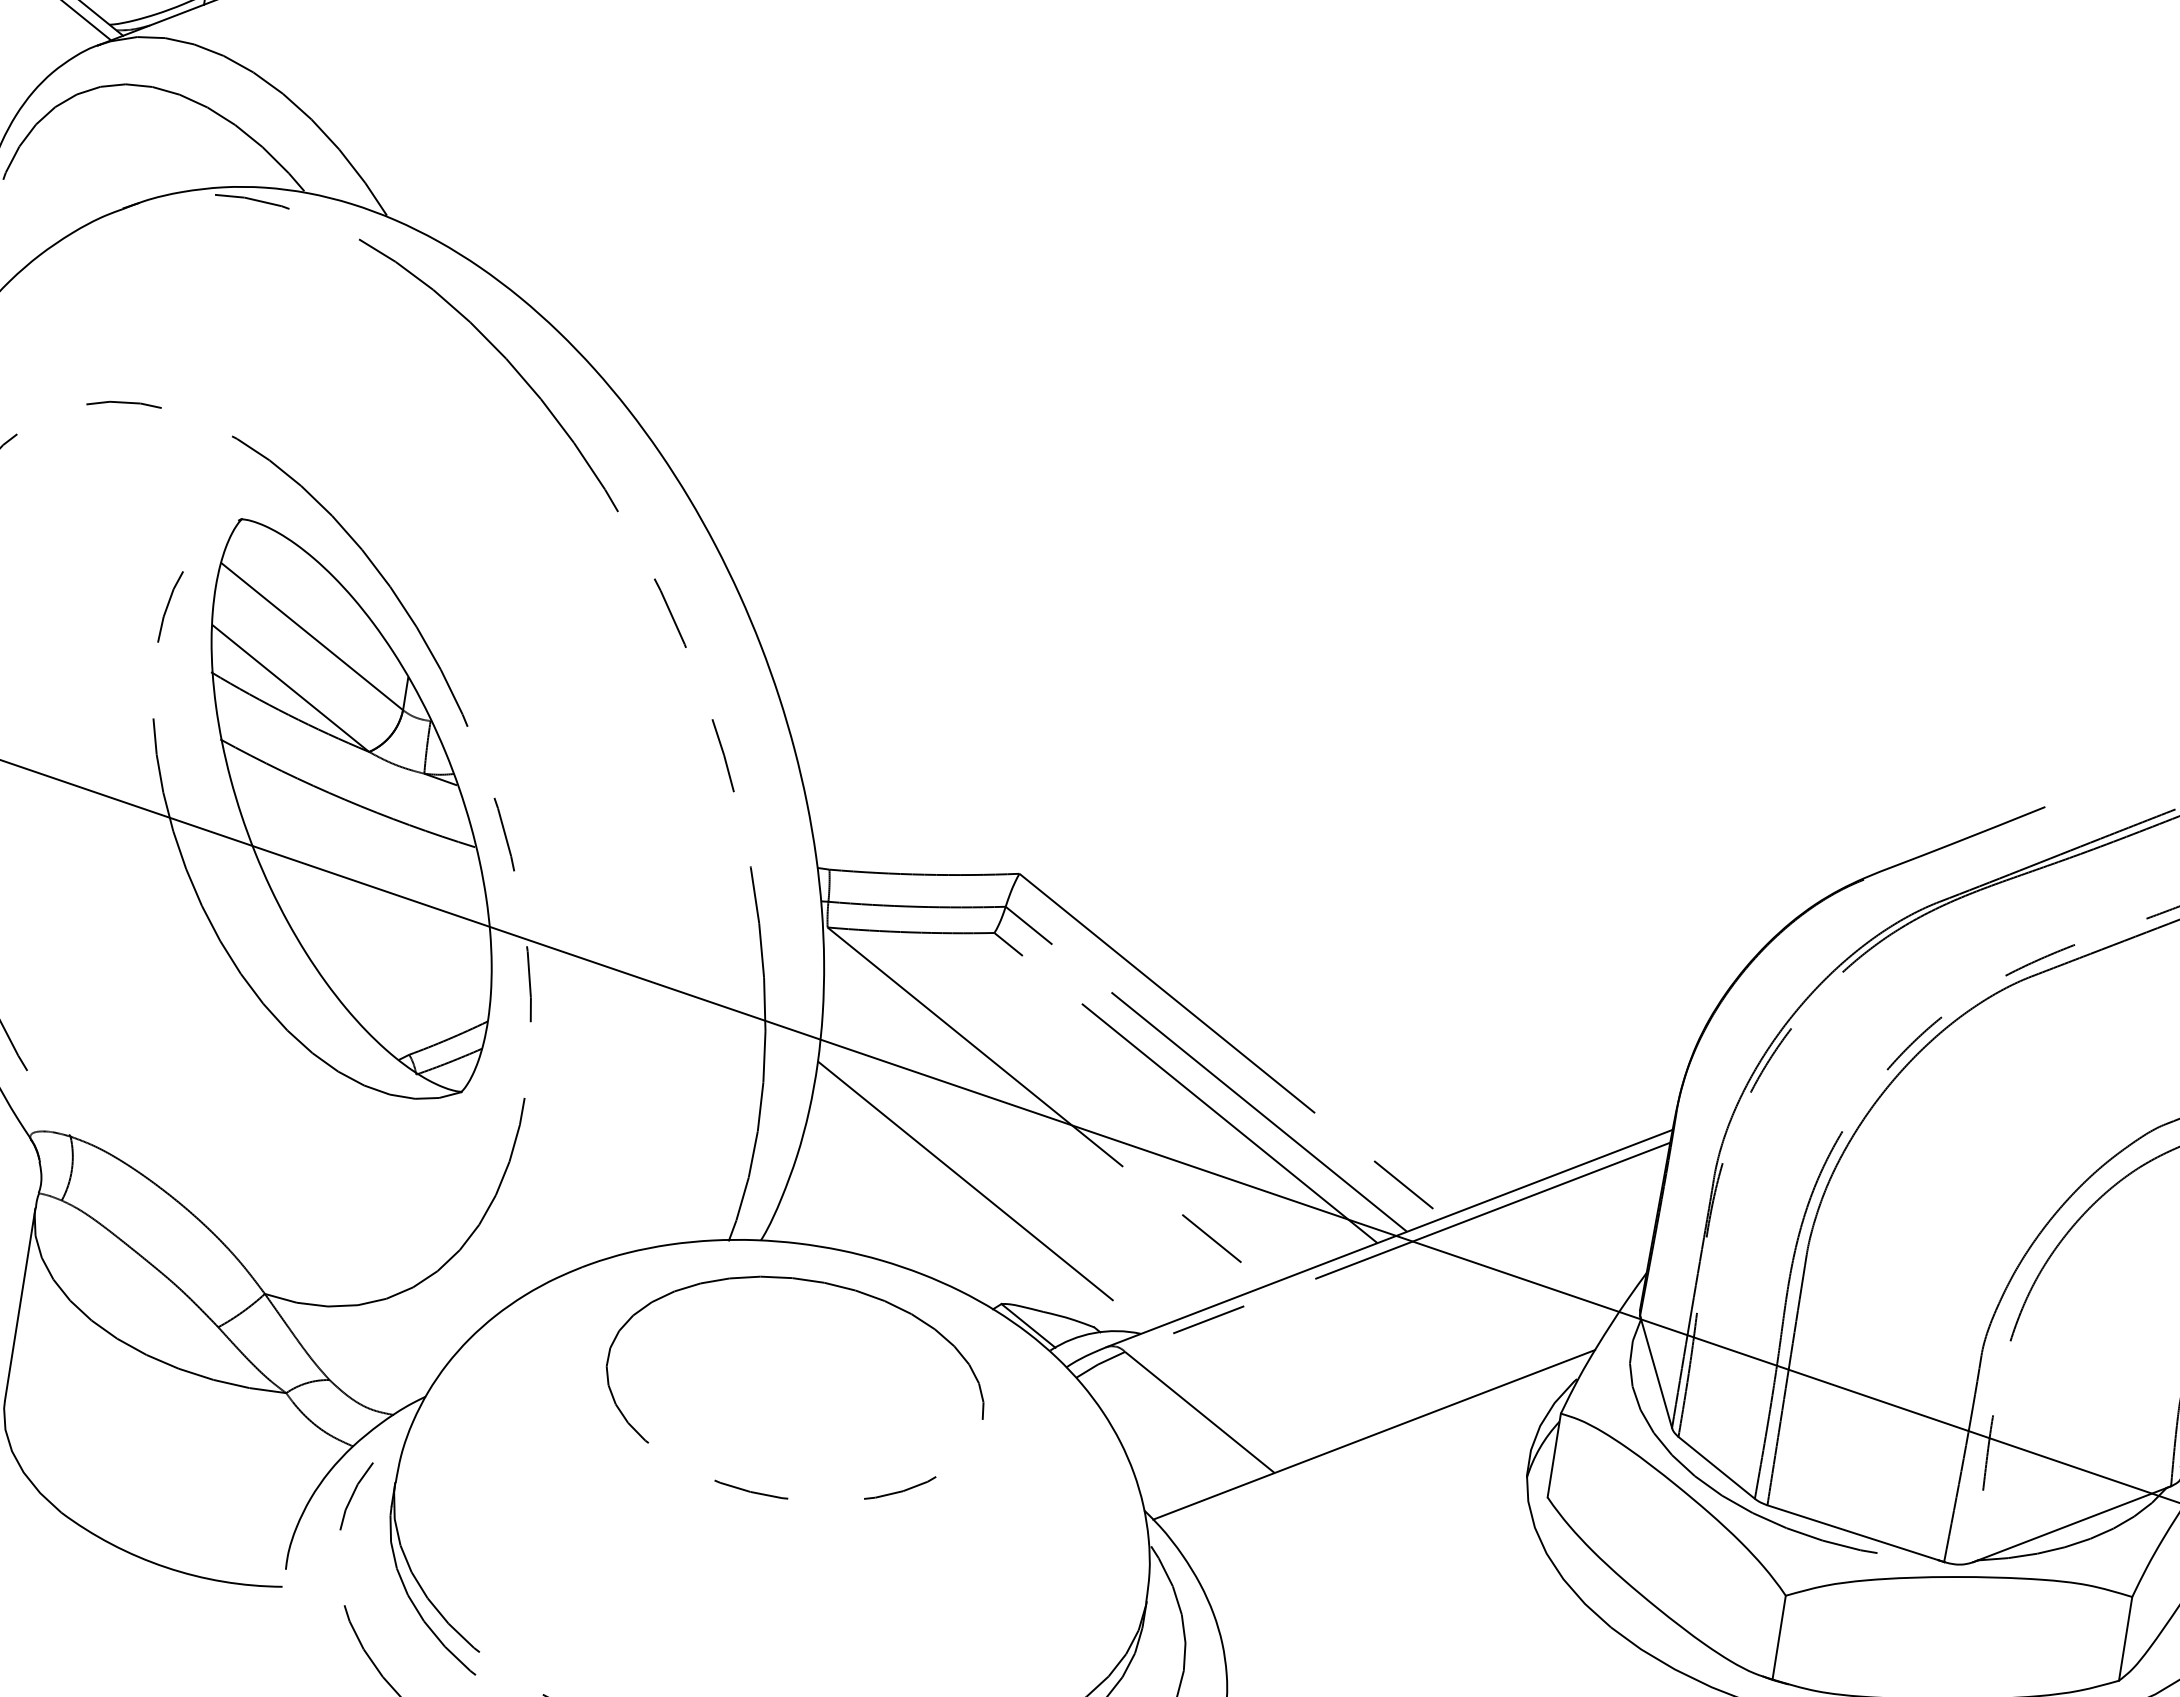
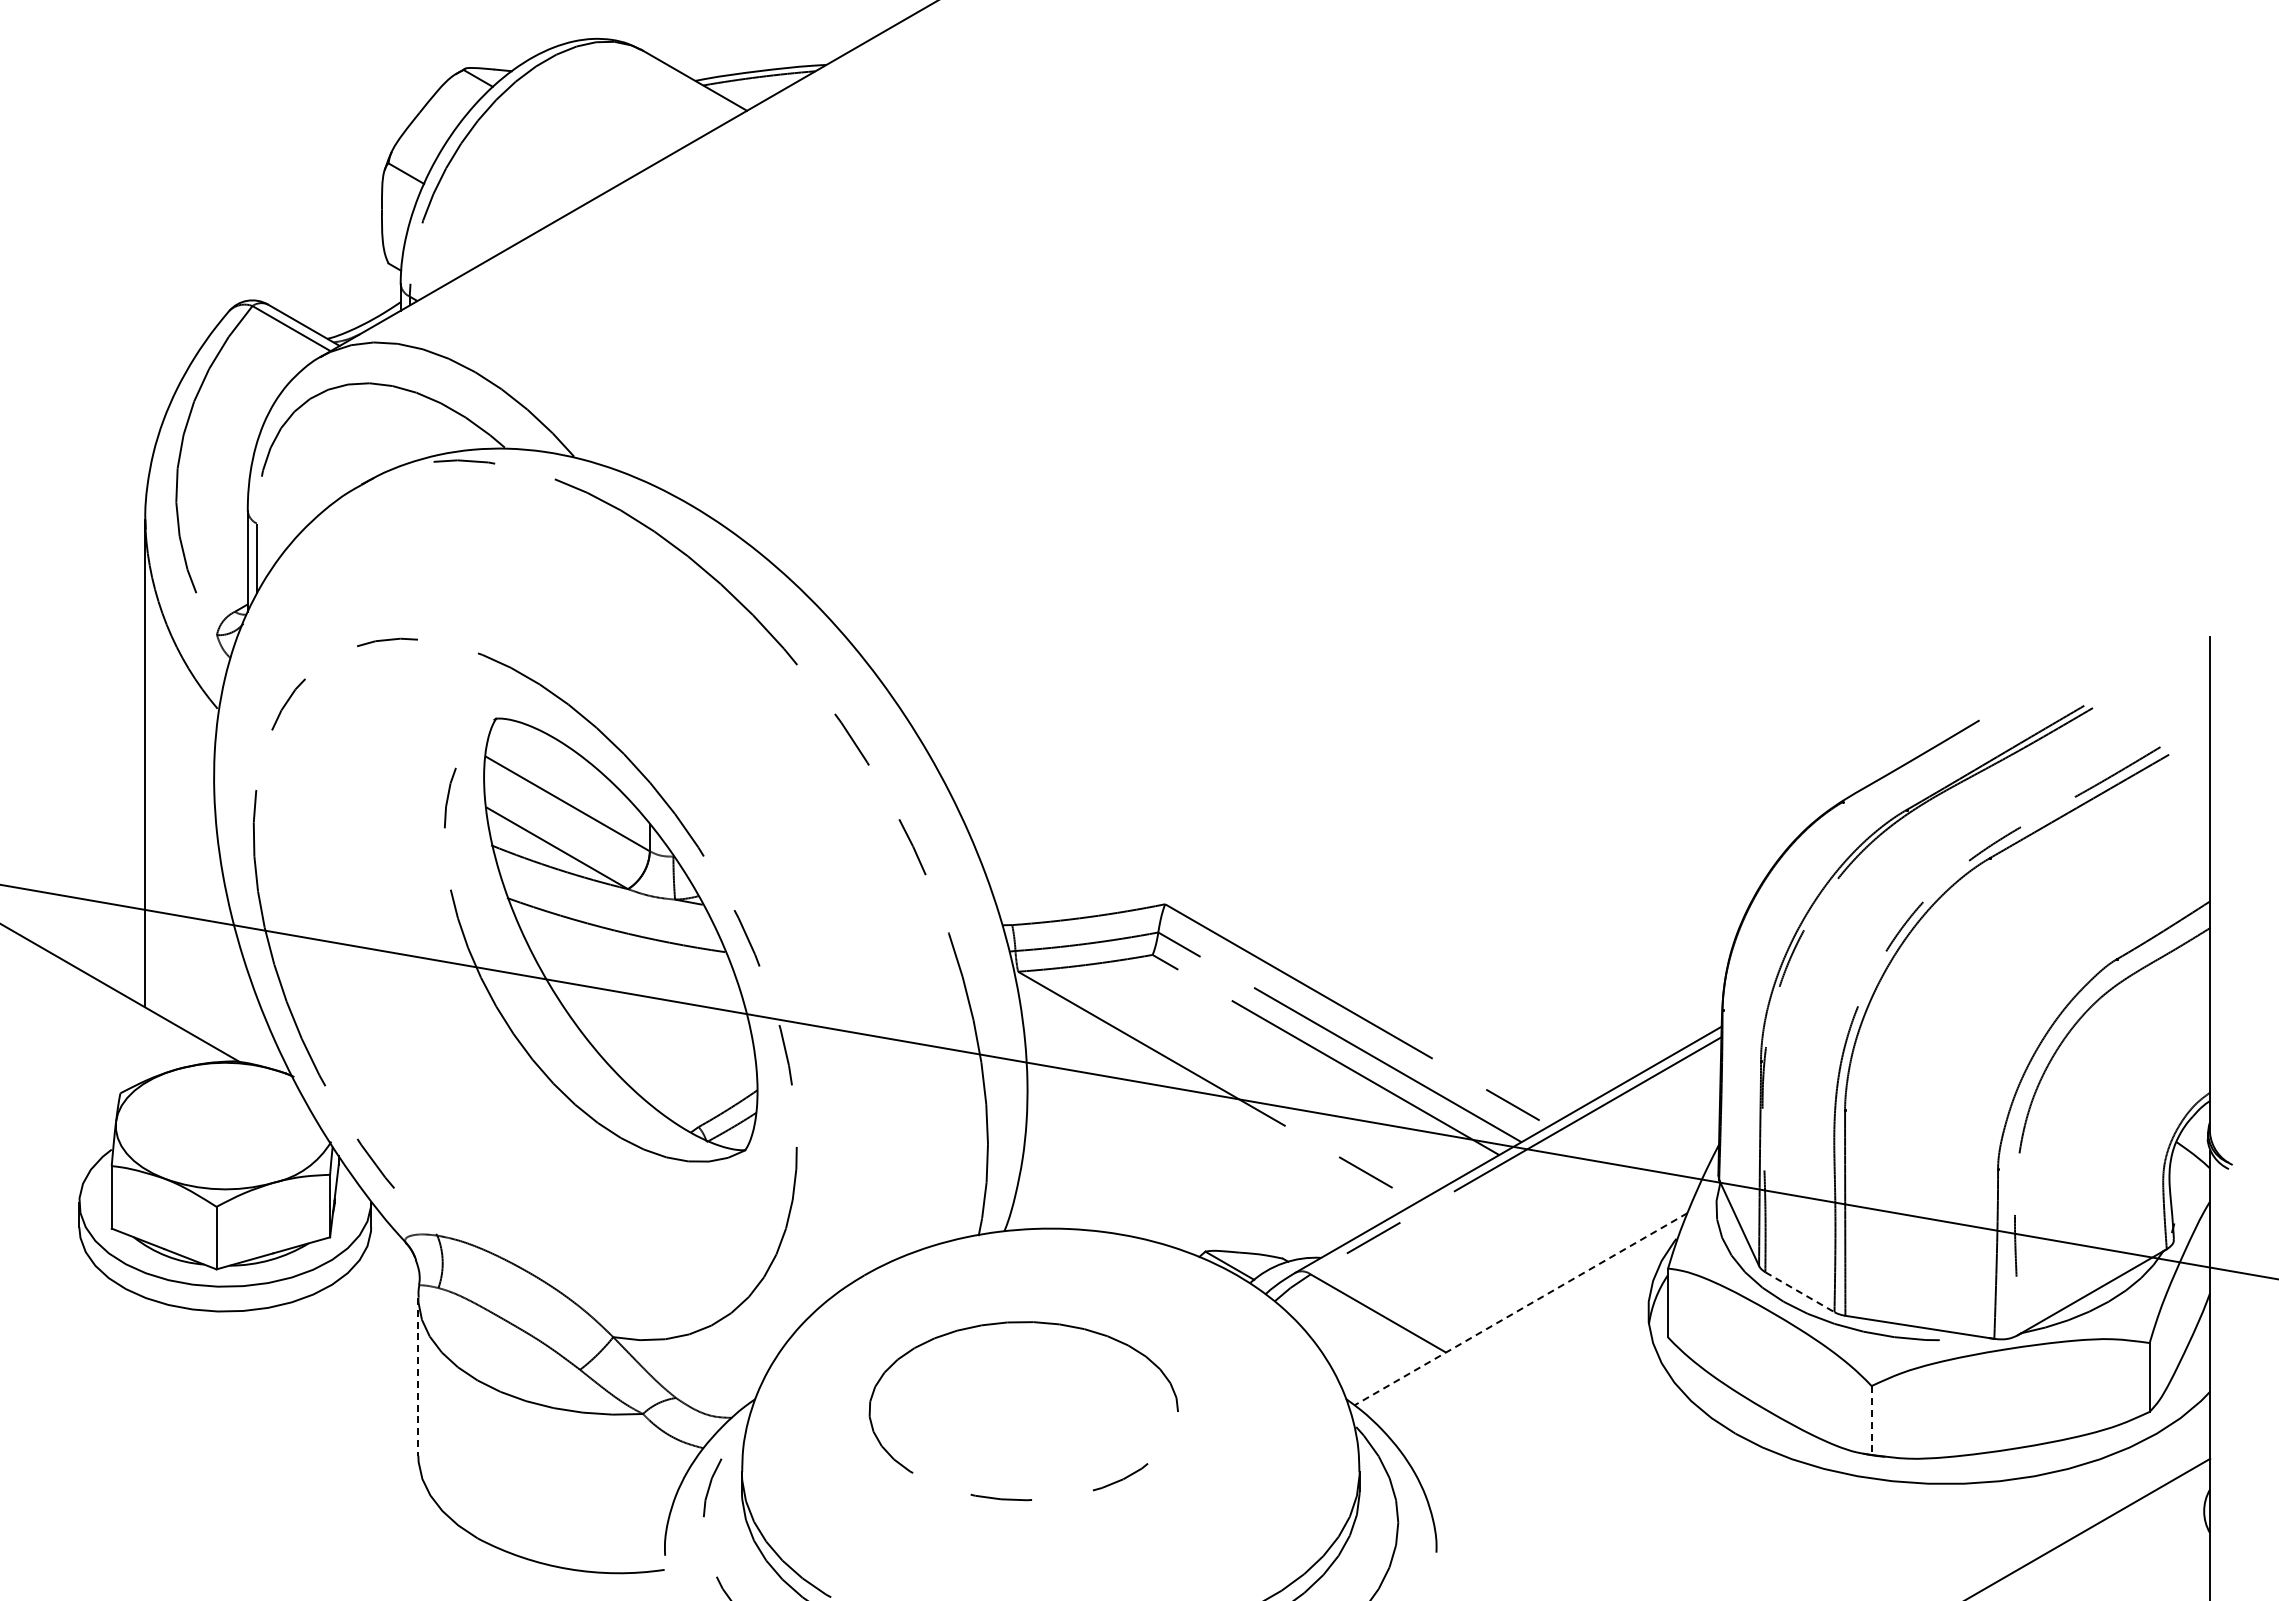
line: (983, 1195) -> (1177, 1166), removed
line: (20, 1304) -> (418, 1376), solid -> dashed
line: (1373, 1435) -> (1520, 1309), solid -> dashed
line: (1716, 1468) -> (1799, 1292), solid -> dashed
part: (768, 1493) -> (1015, 1498), moved
line: (1779, 1637) -> (1871, 1420), solid -> dashed

